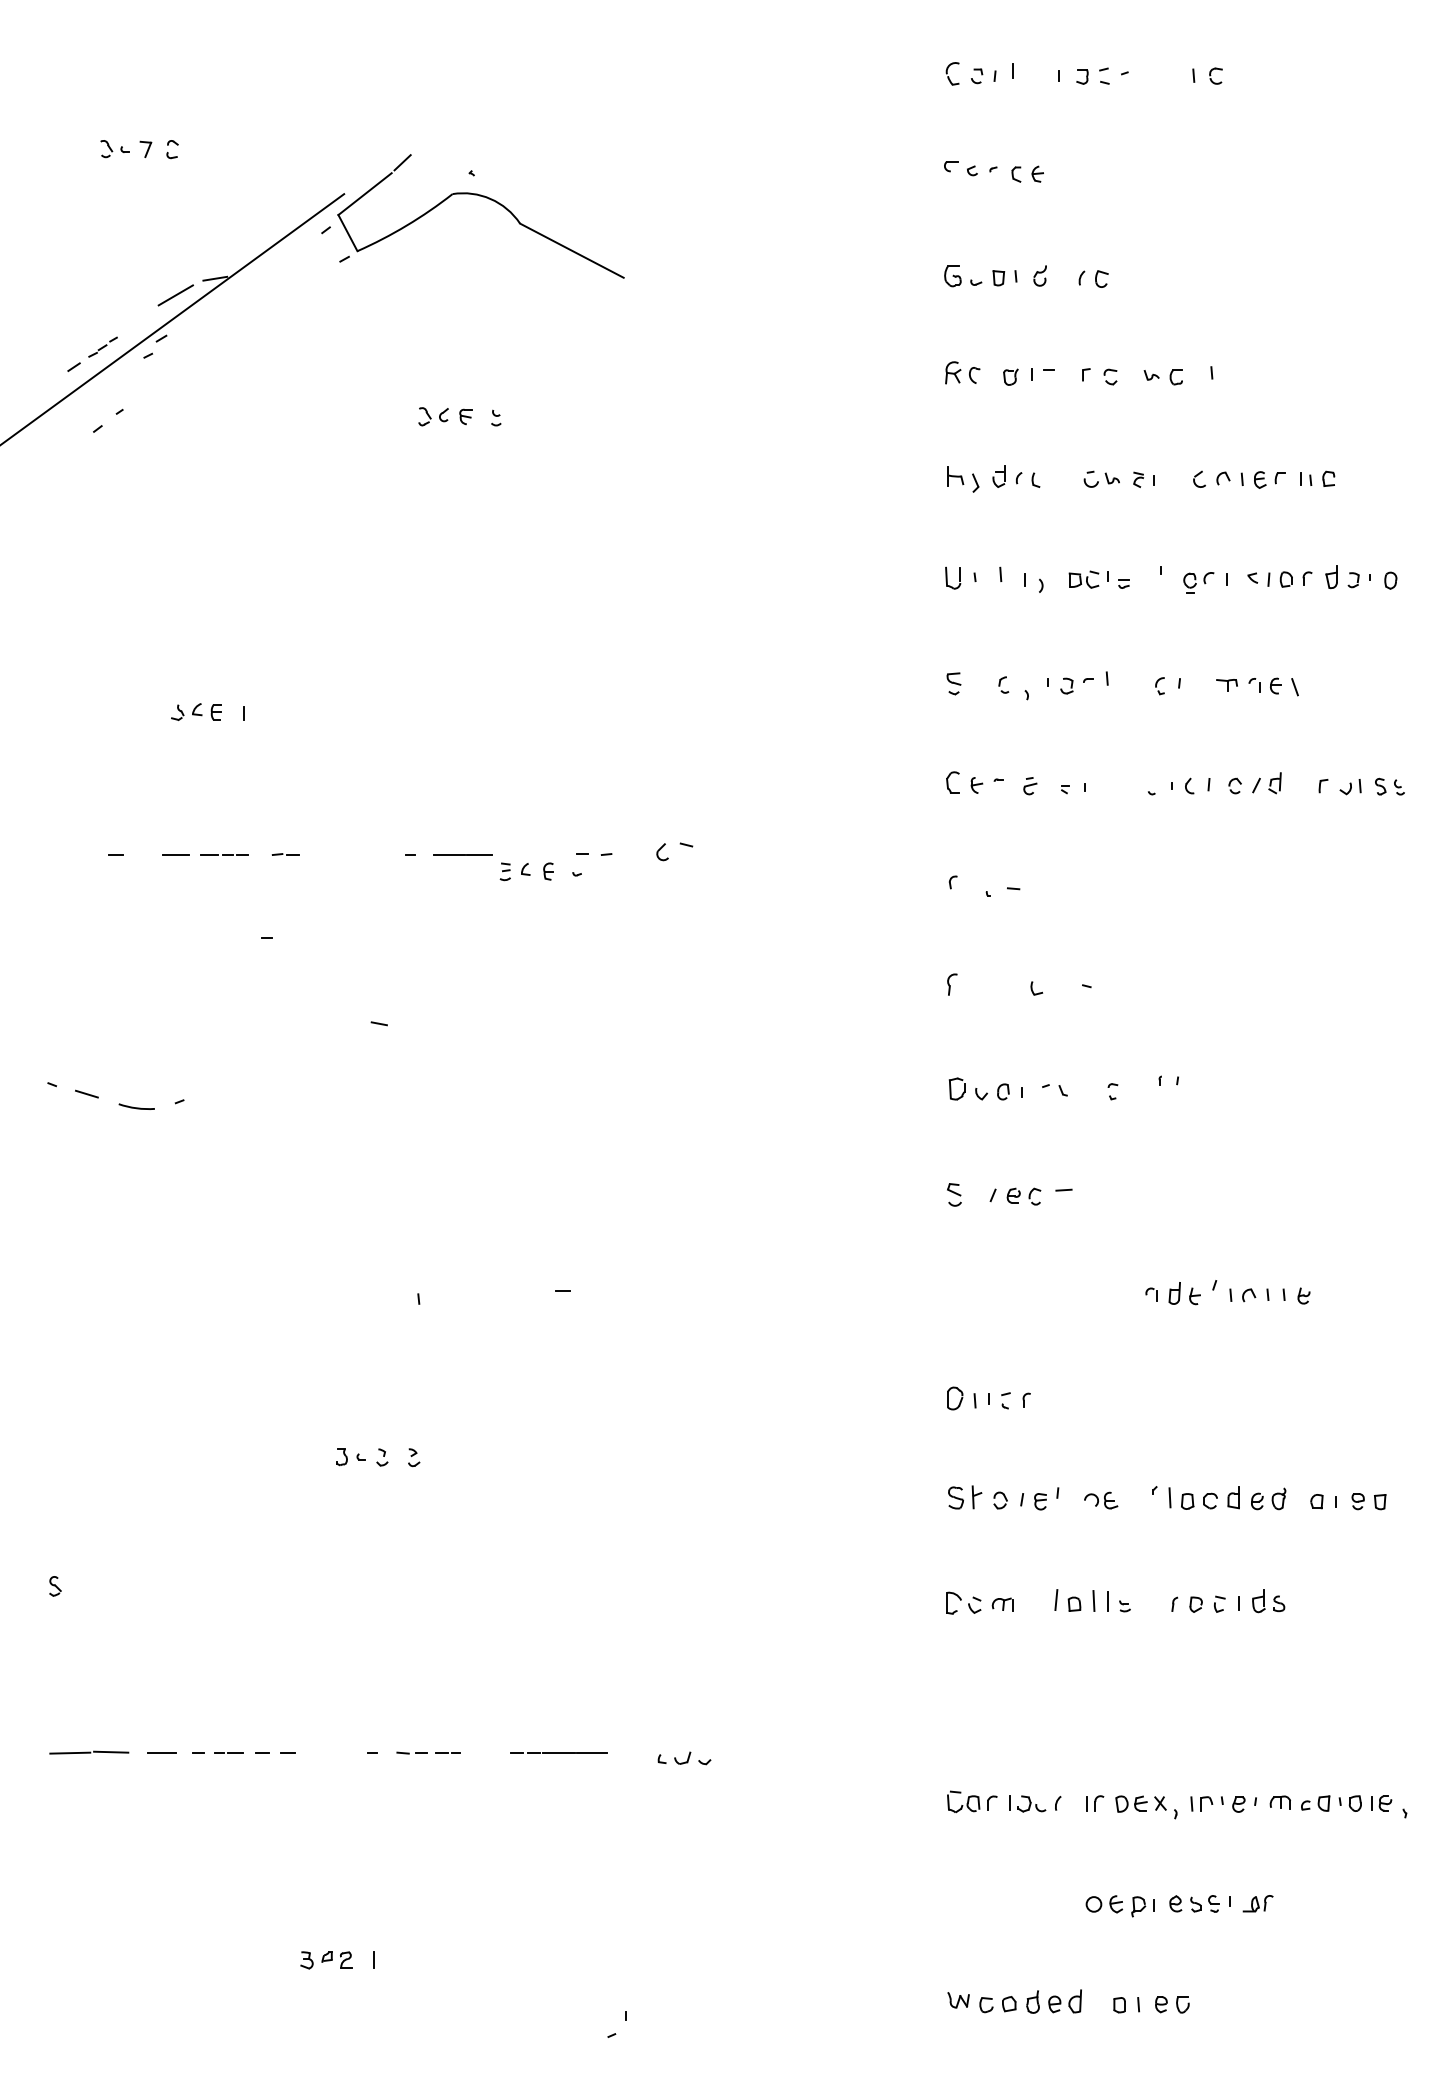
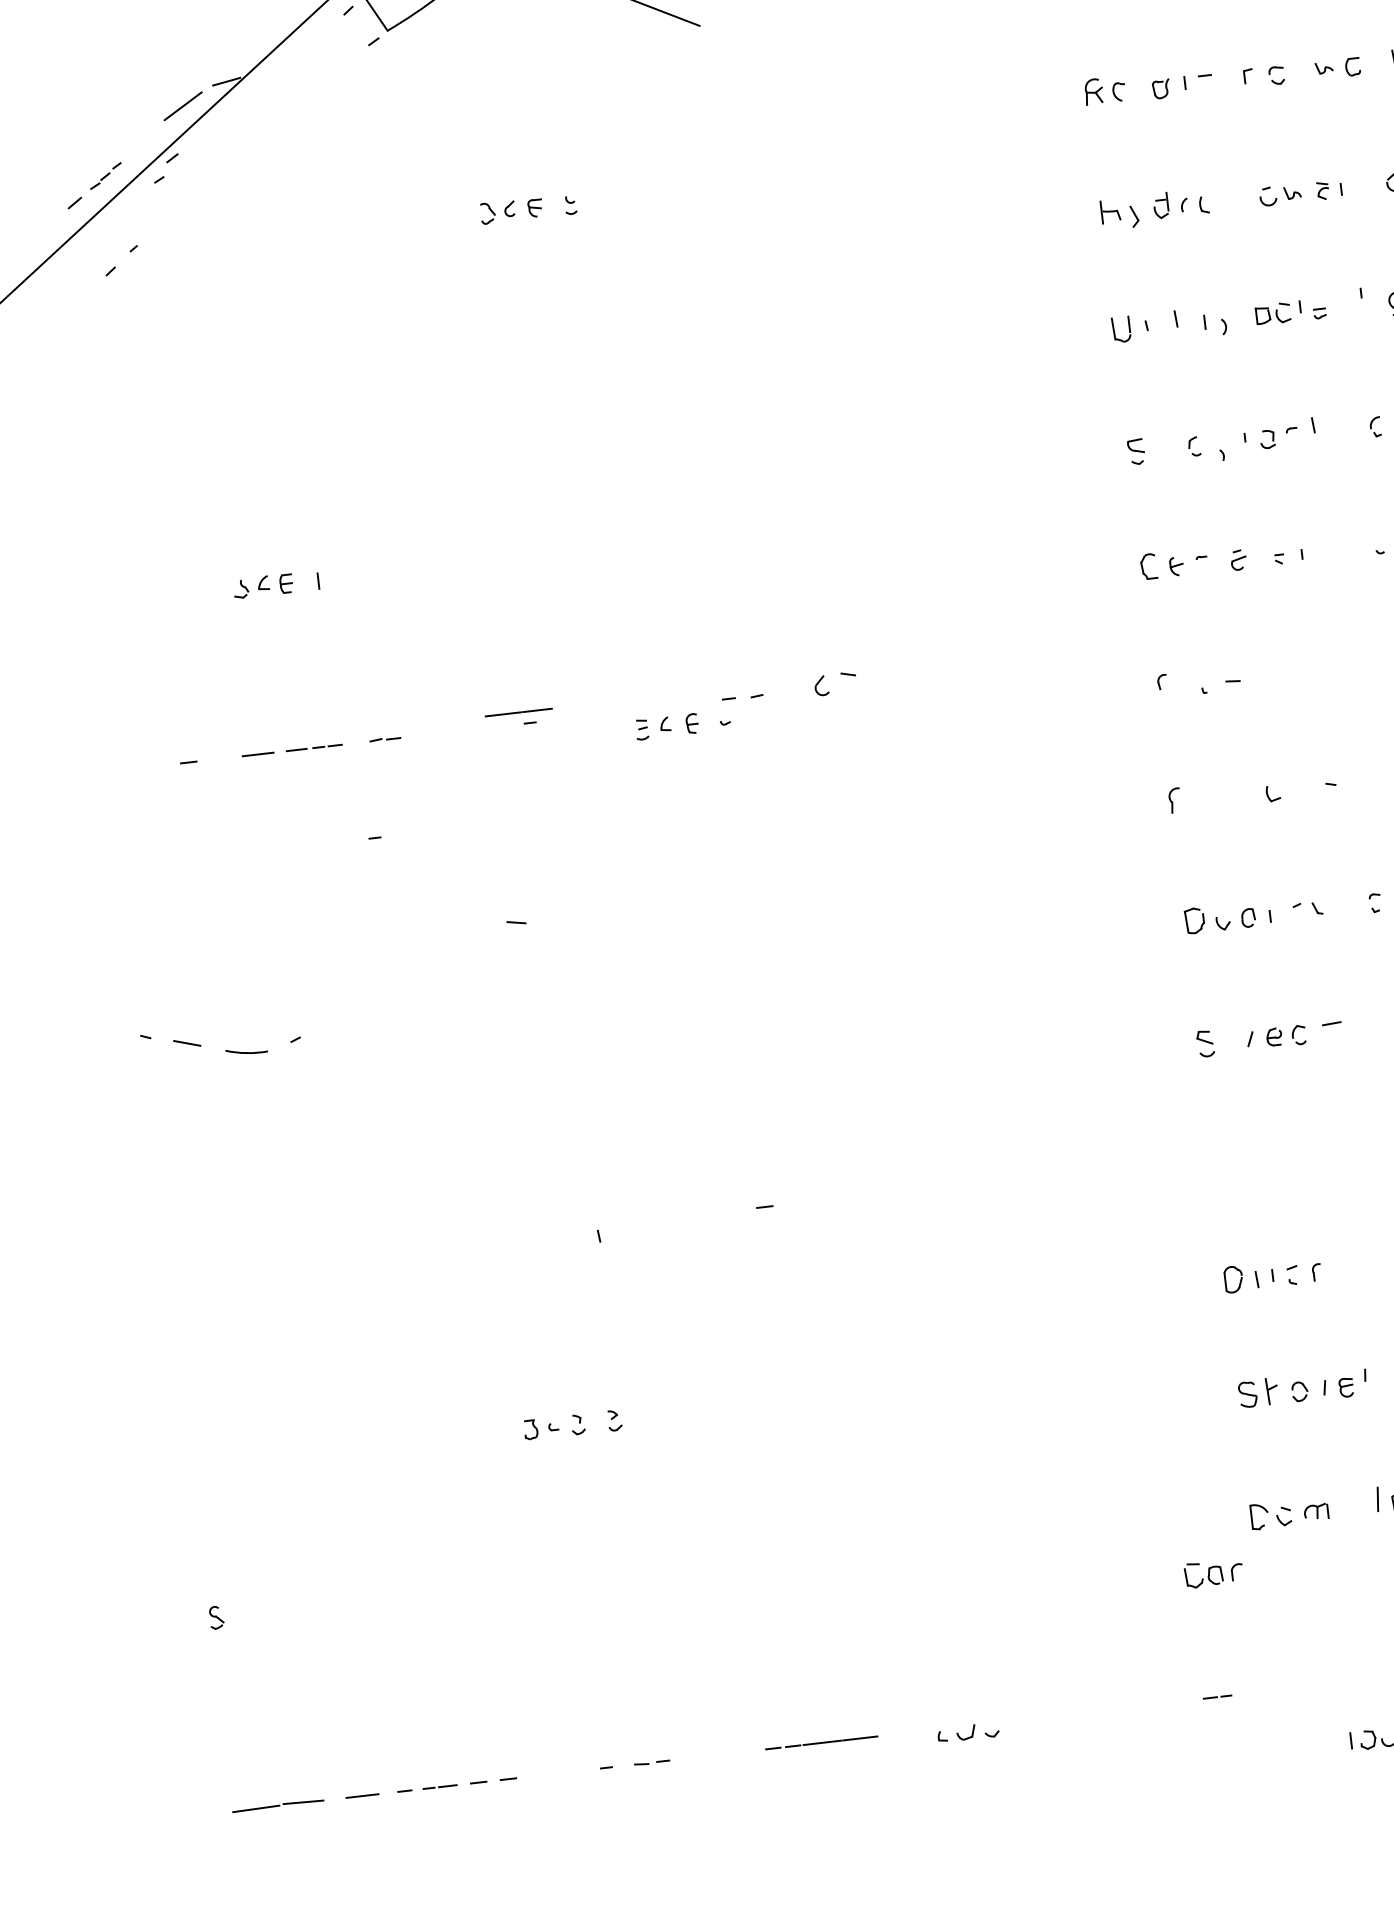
line: (462, 854) -> (518, 712), moved
line: (447, 1752) -> (1216, 1697), moved
part: (972, 1801) -> (1214, 1572), moved

